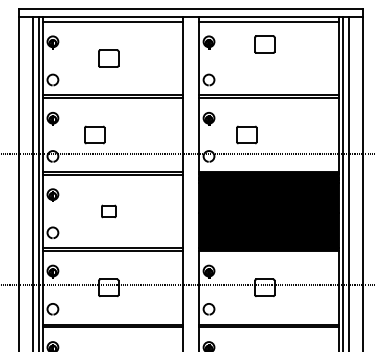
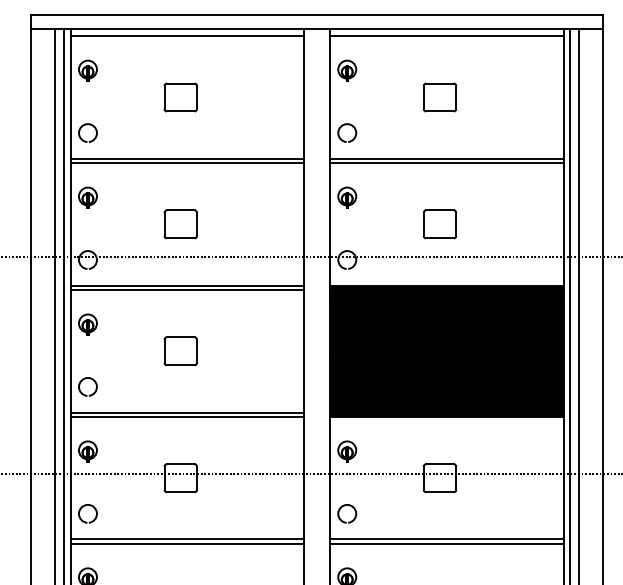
part: (264, 44) -> (439, 97), moved
part: (94, 134) -> (180, 223), moved
part: (246, 134) -> (439, 223), moved
part: (108, 211) -> (180, 351), size x1.43

